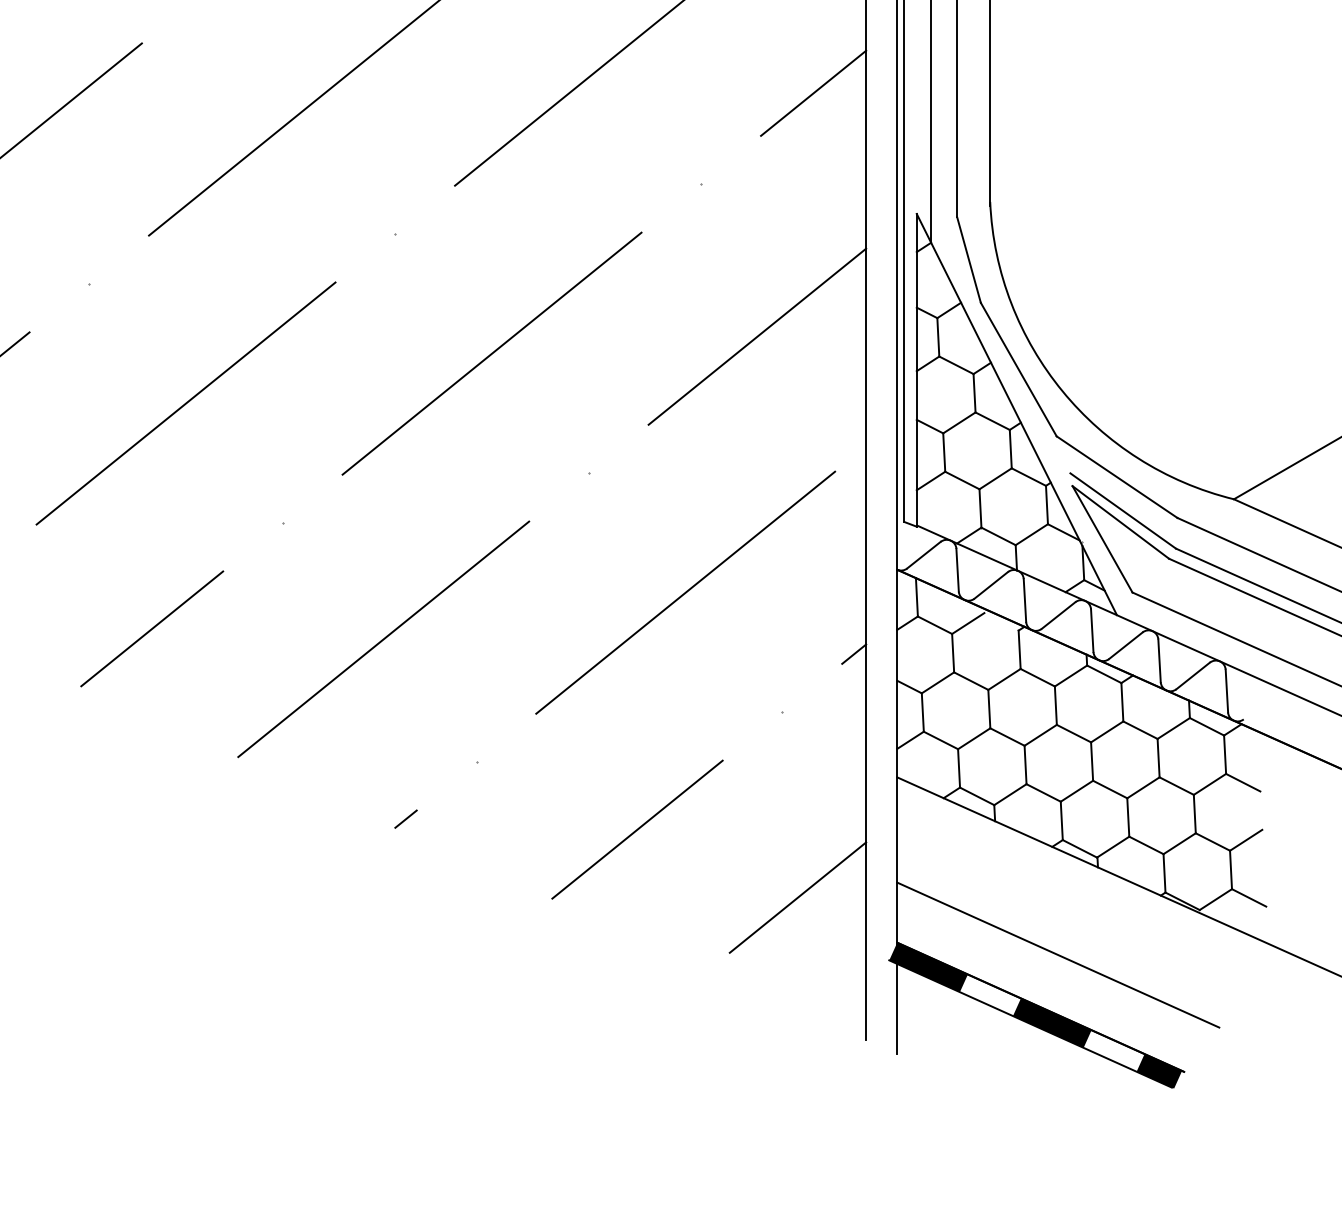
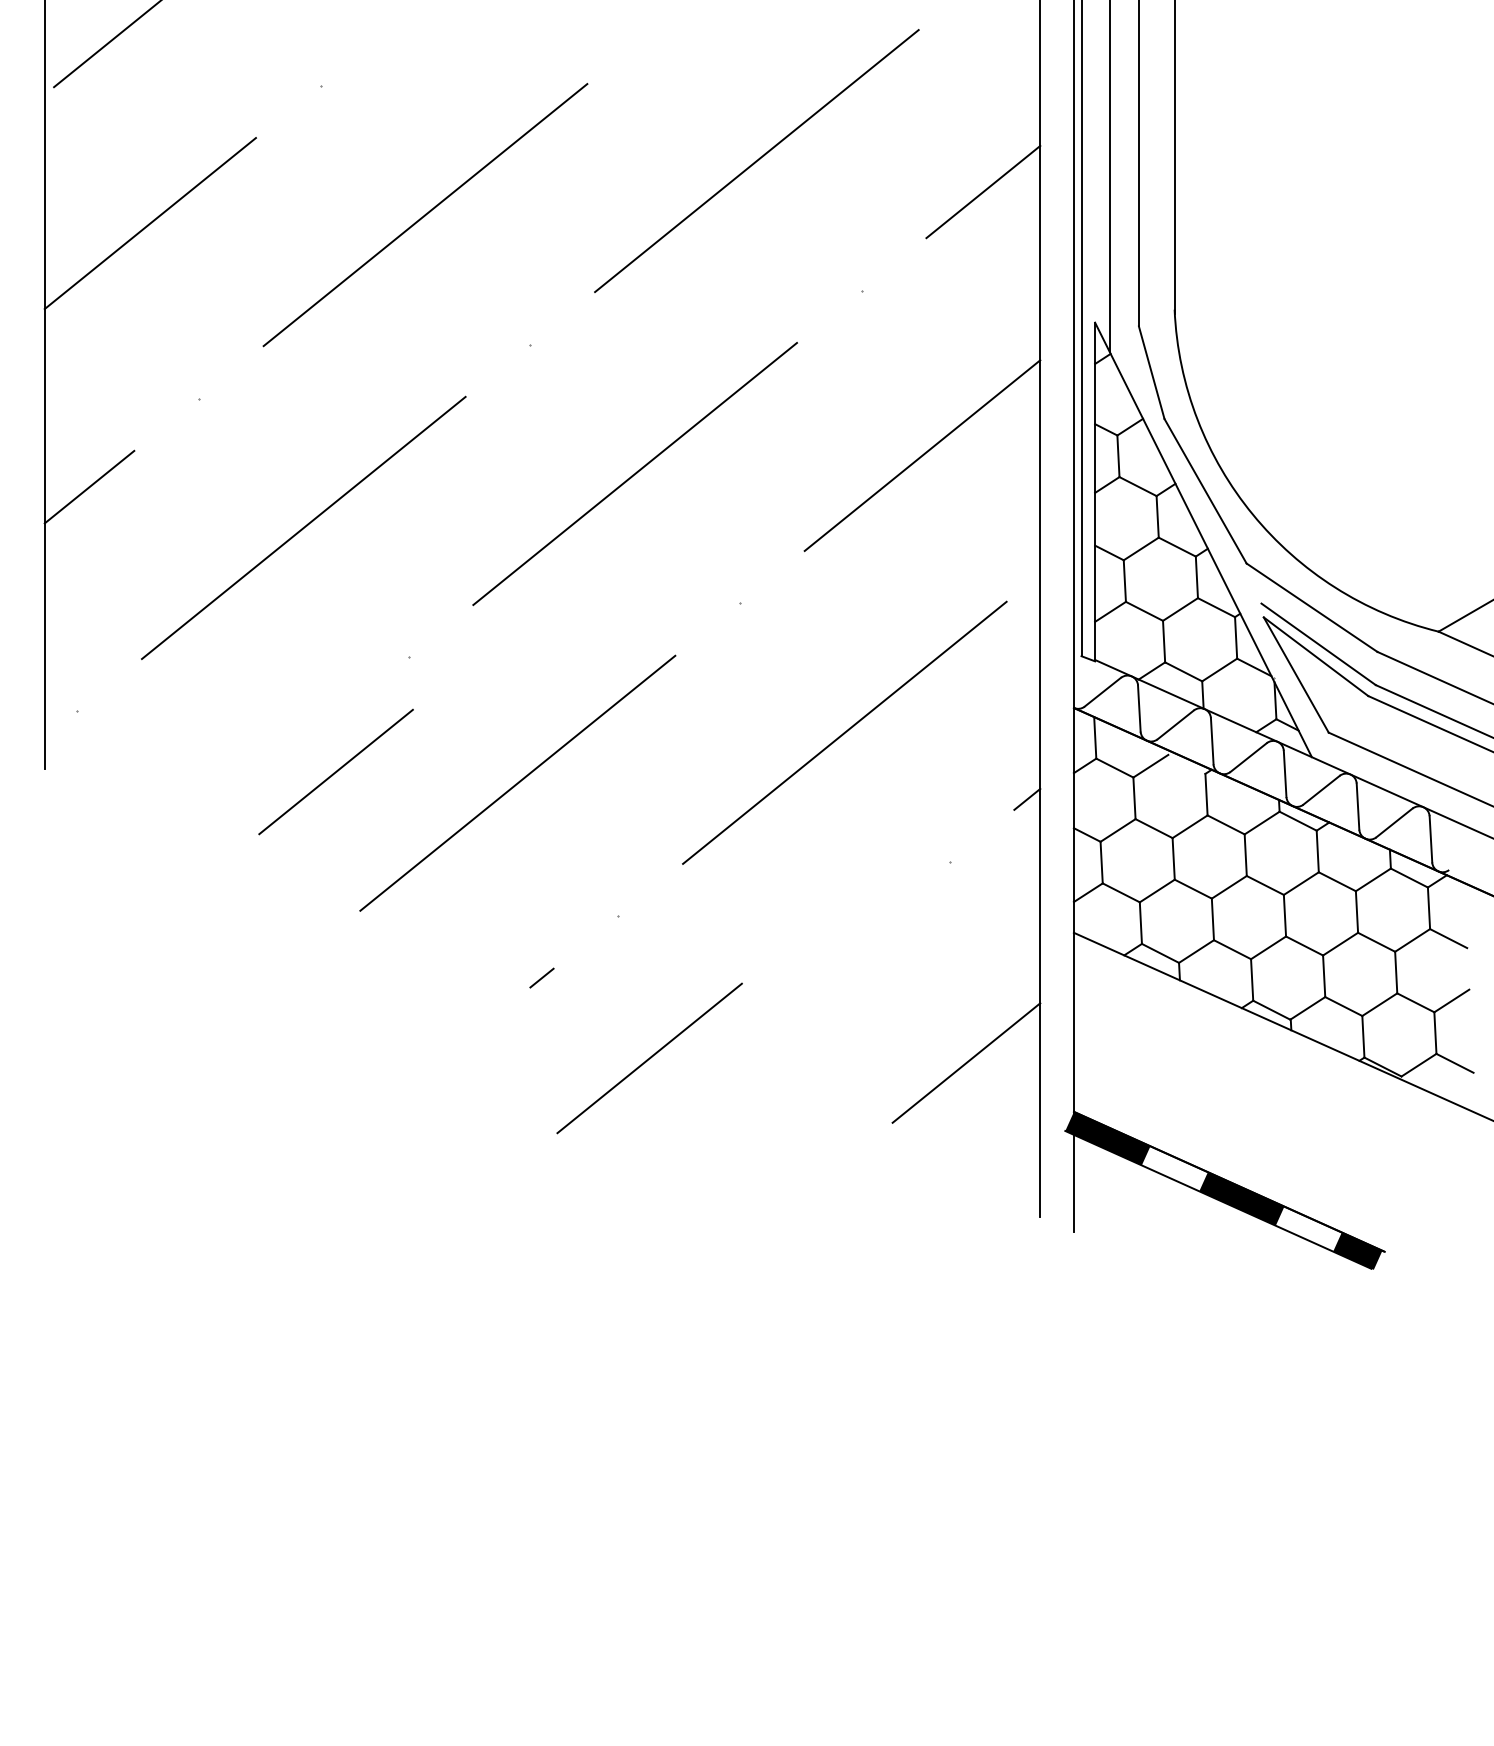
line: (151, 628) -> (335, 771), moved
line: (637, 829) -> (649, 1058), moved
line: (1057, 954) -> (1247, 1124), removed

